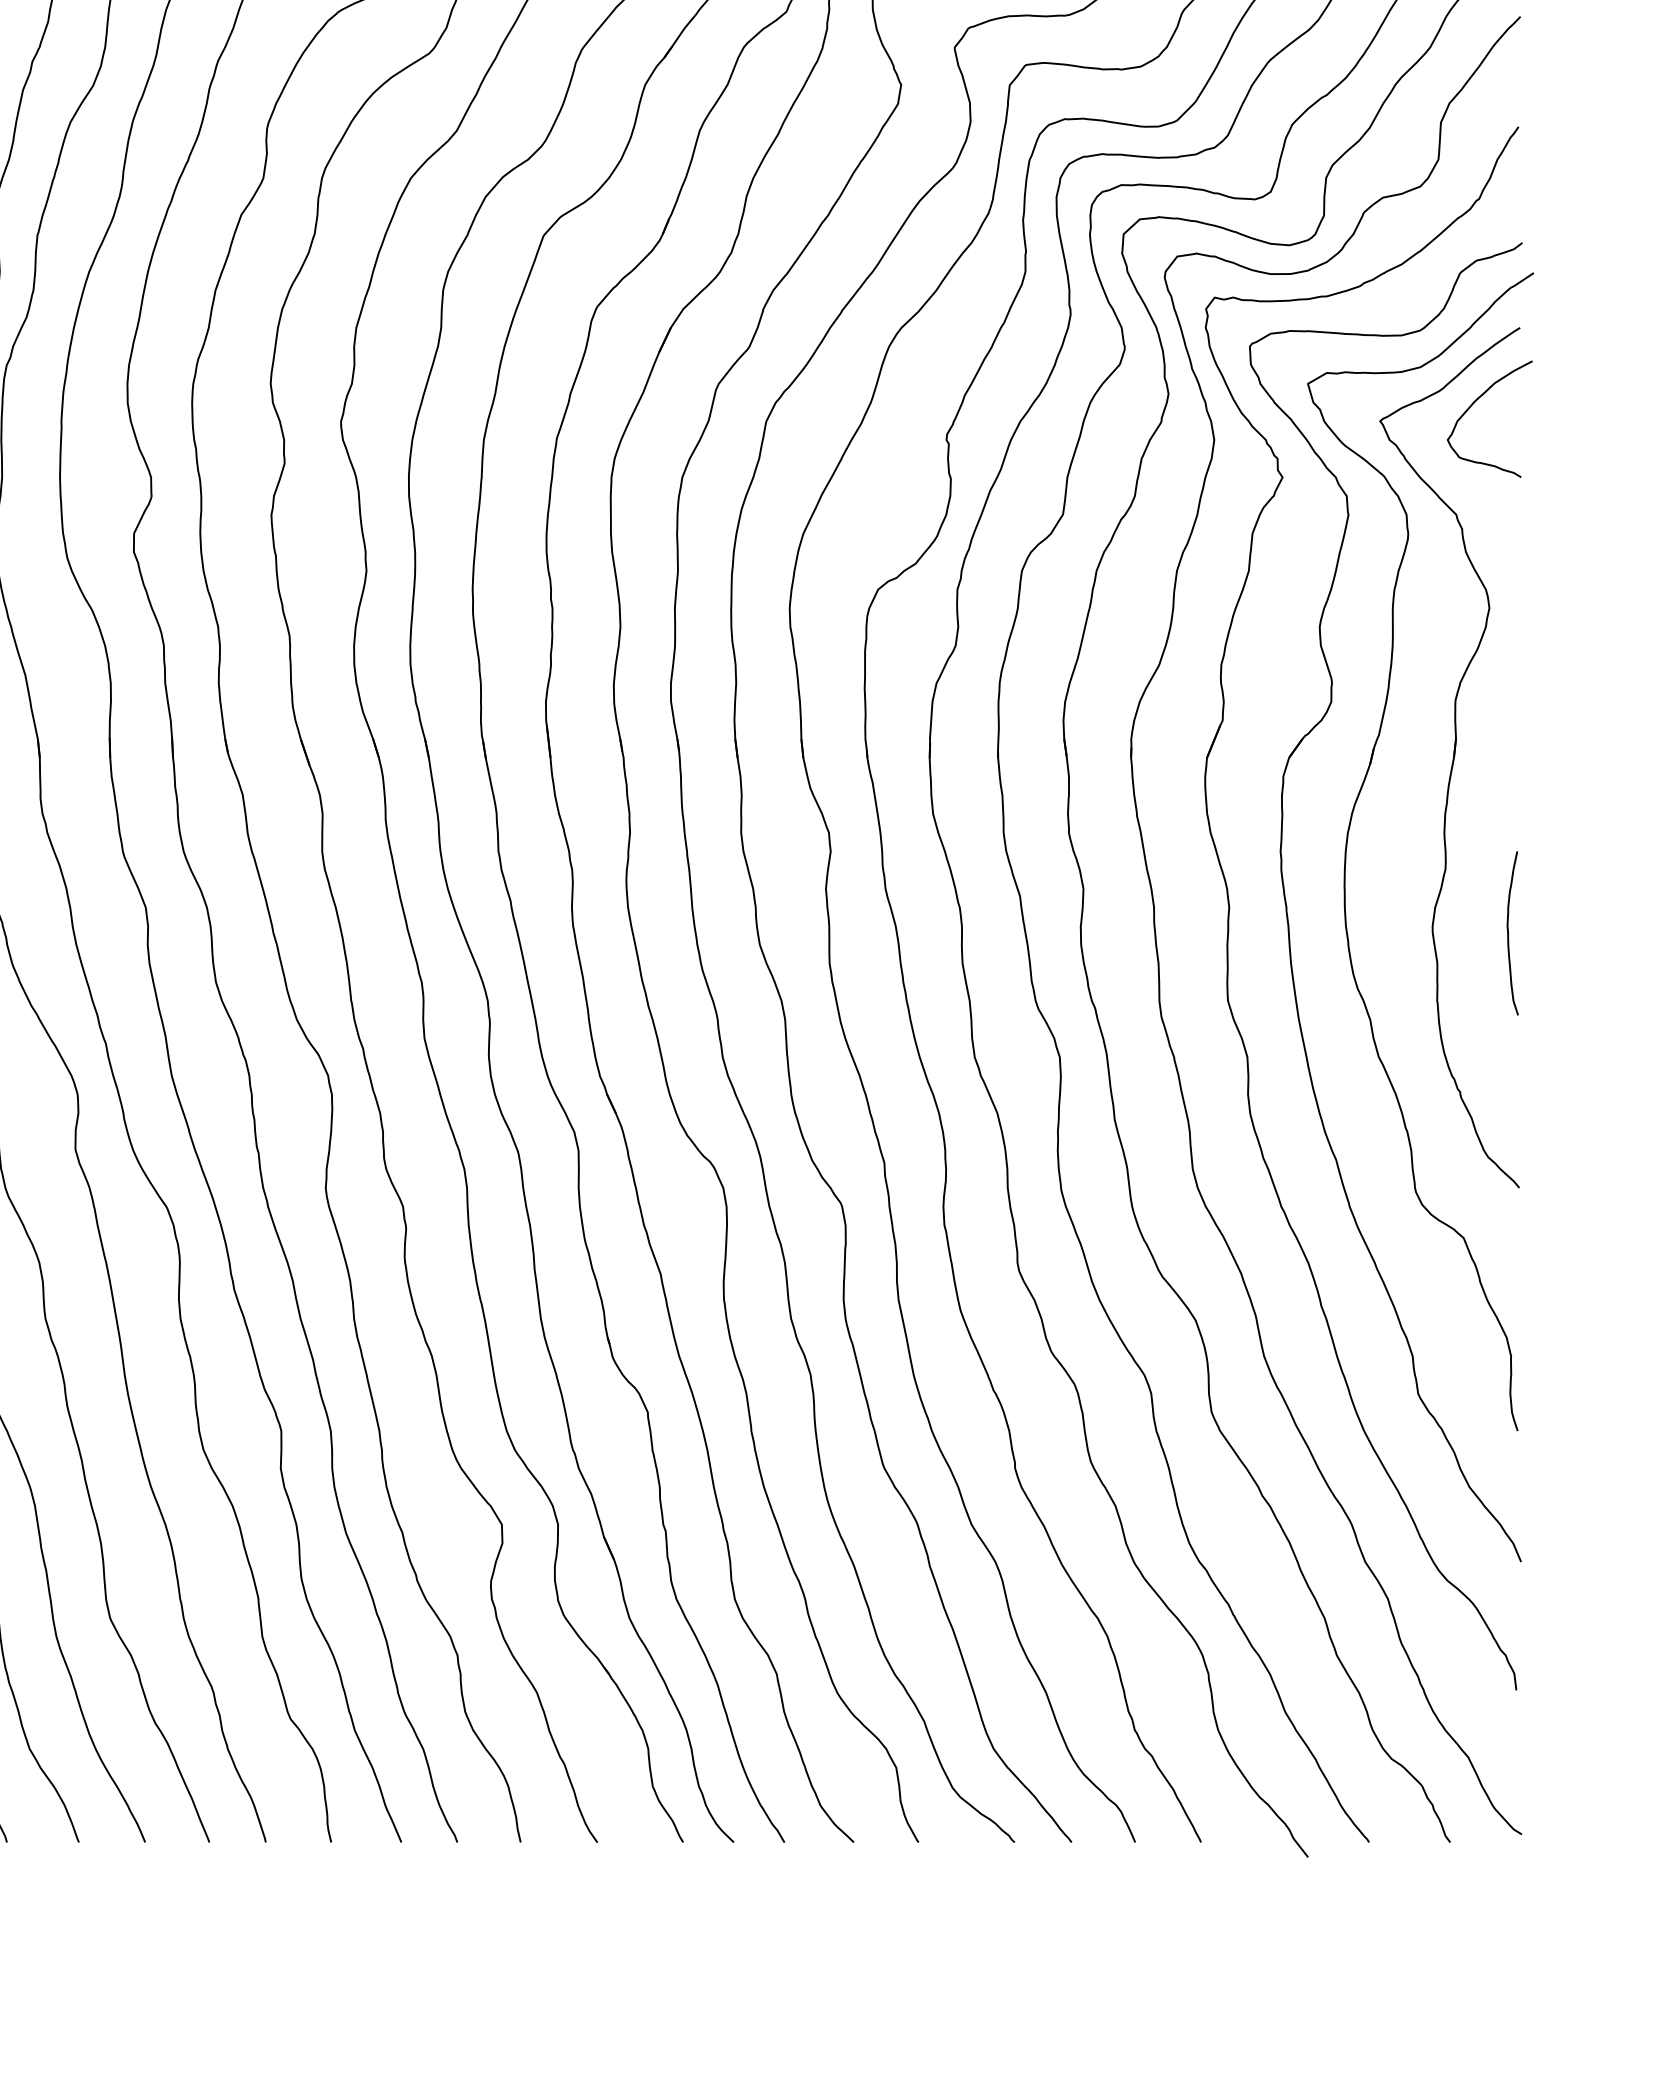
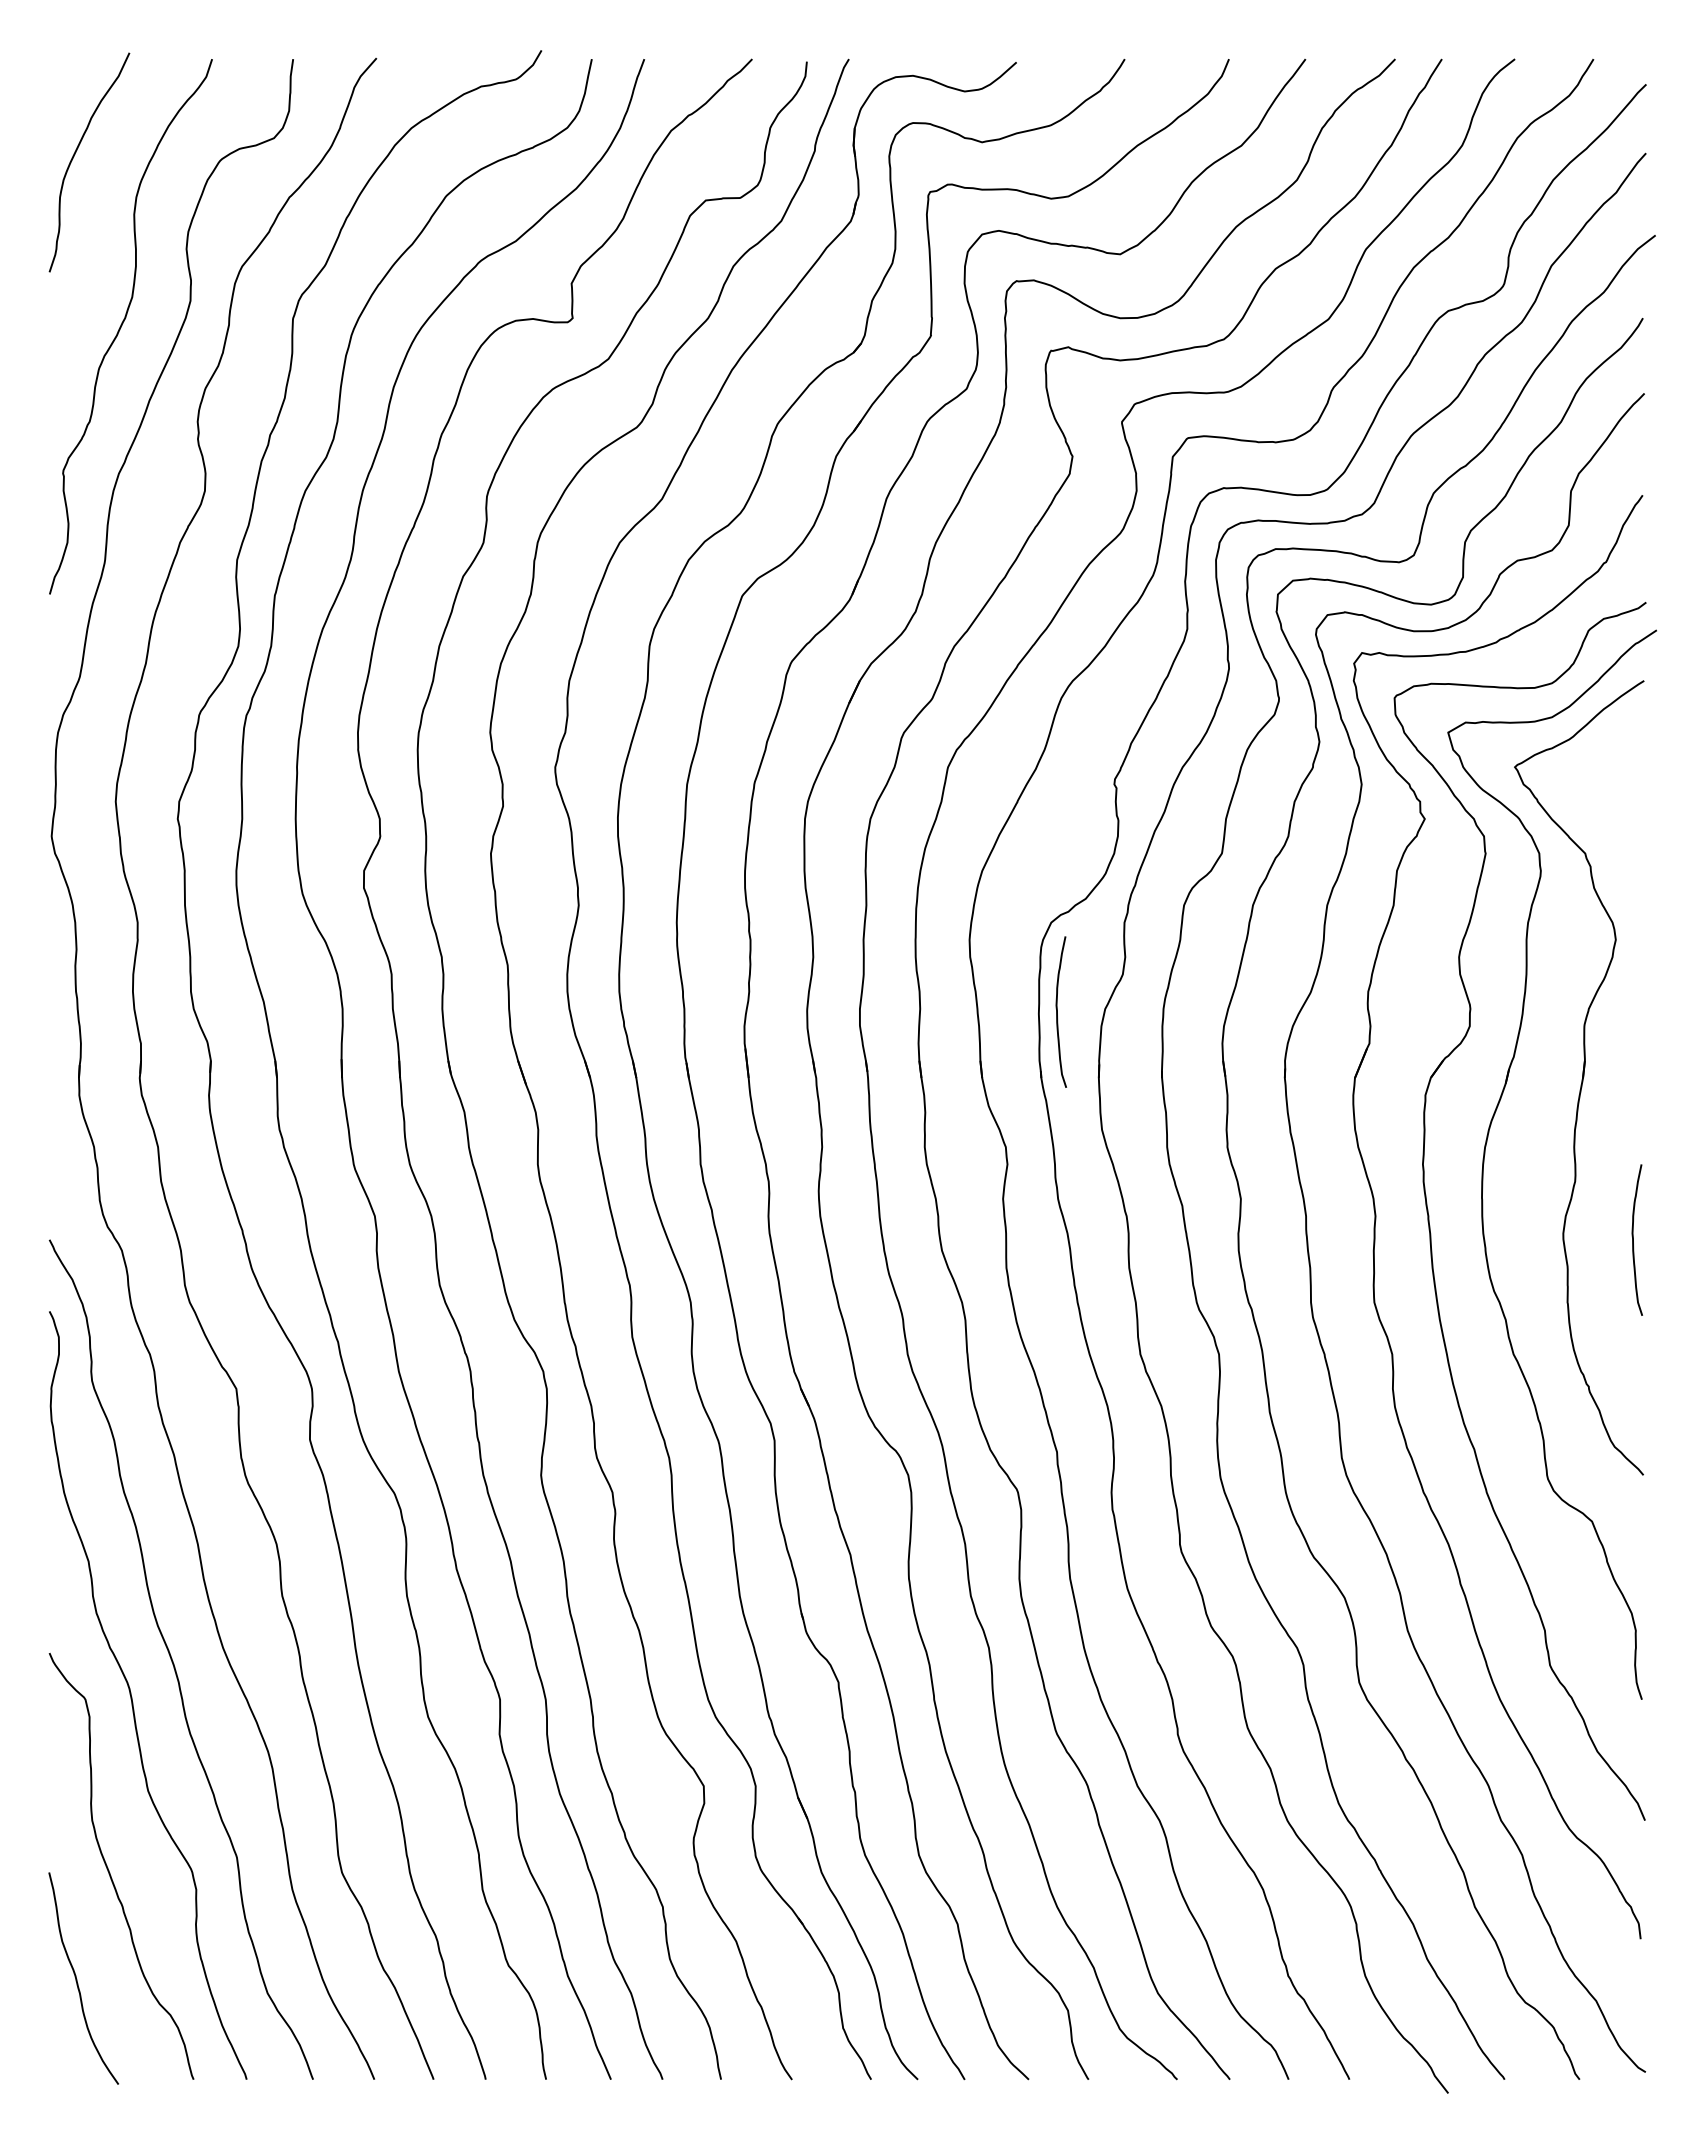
curve: (1473, 404) -> (1601, 751), removed
curve: (884, 685) -> (1057, 1011), added

